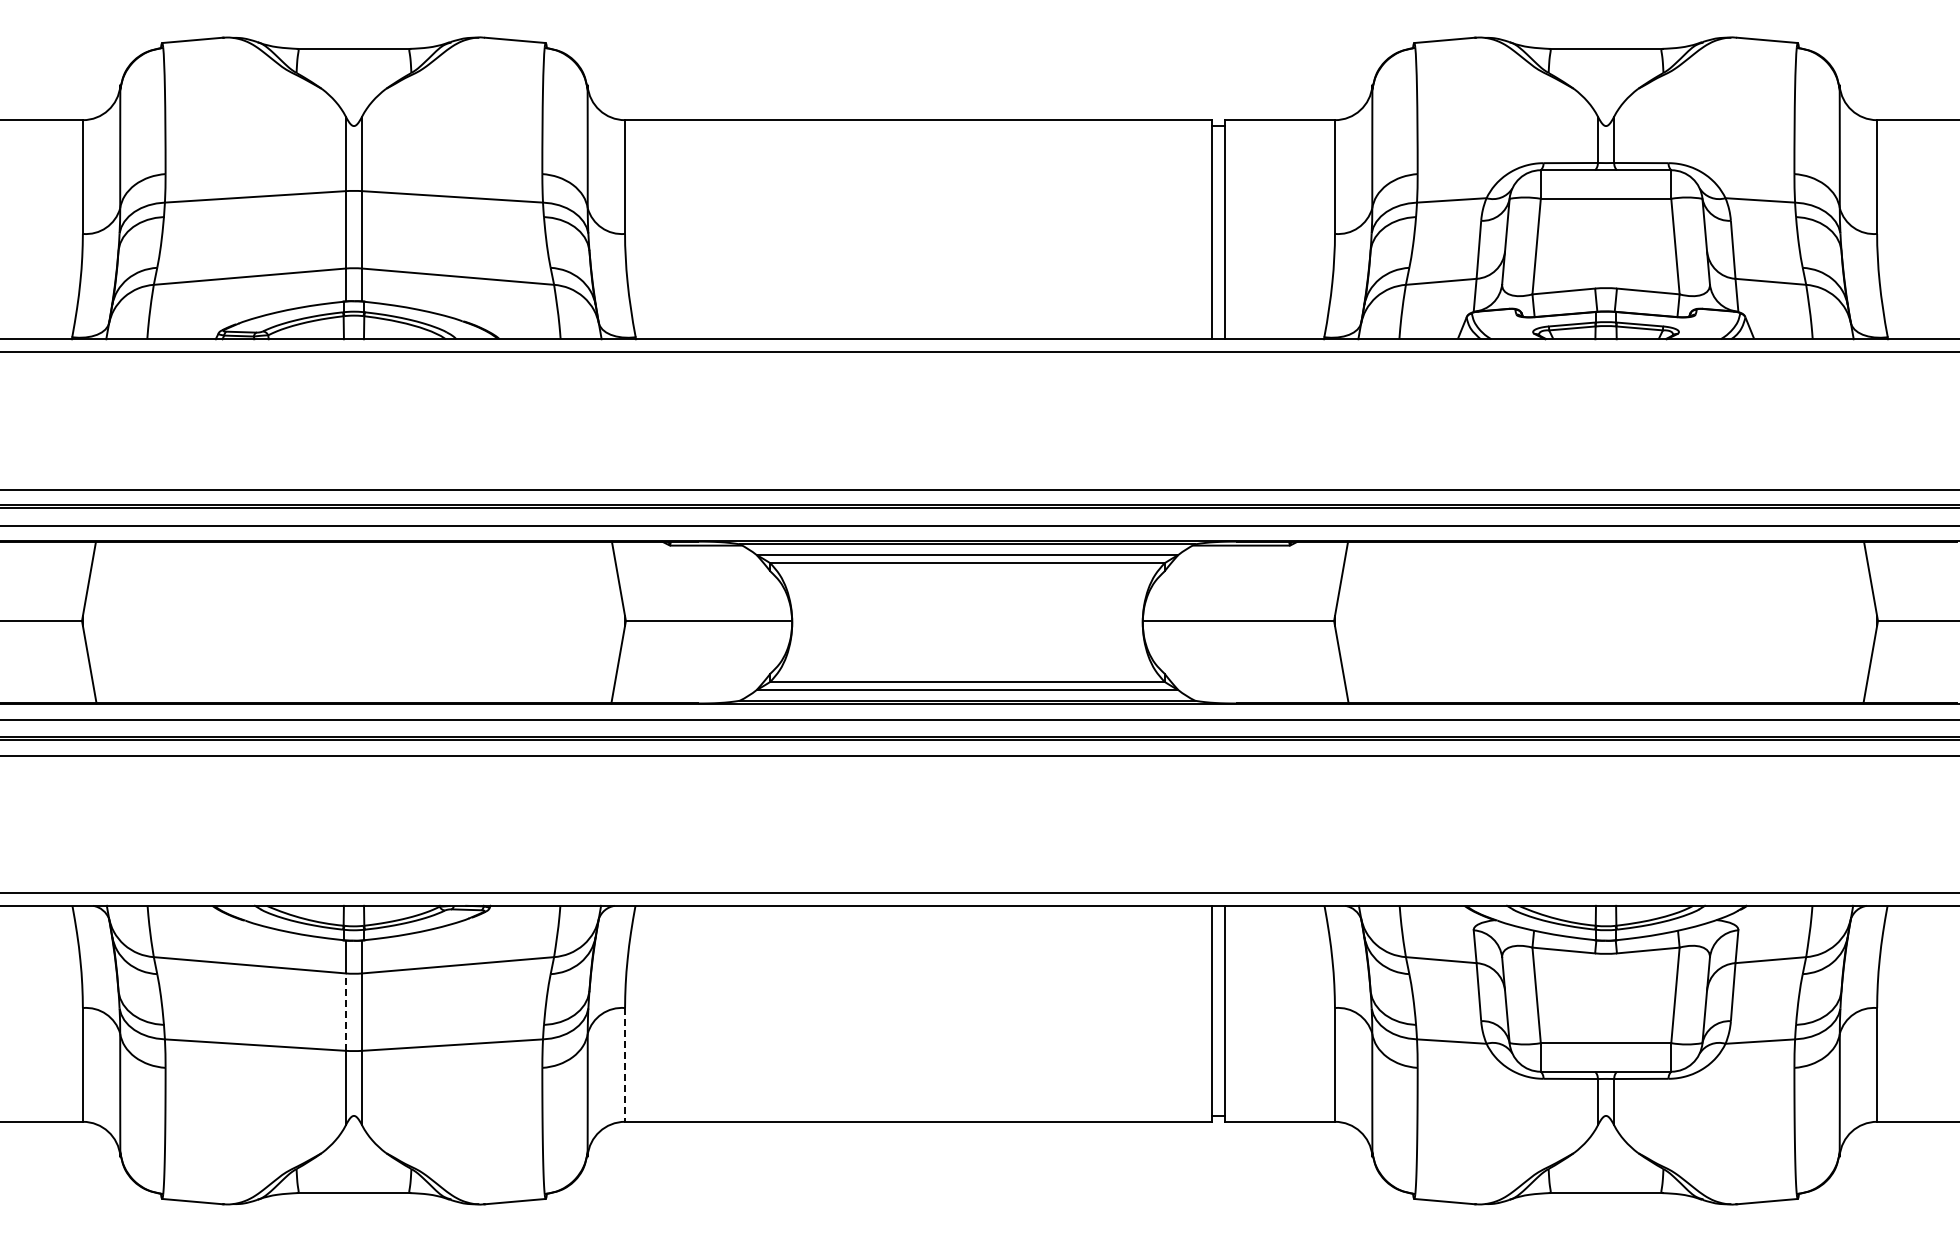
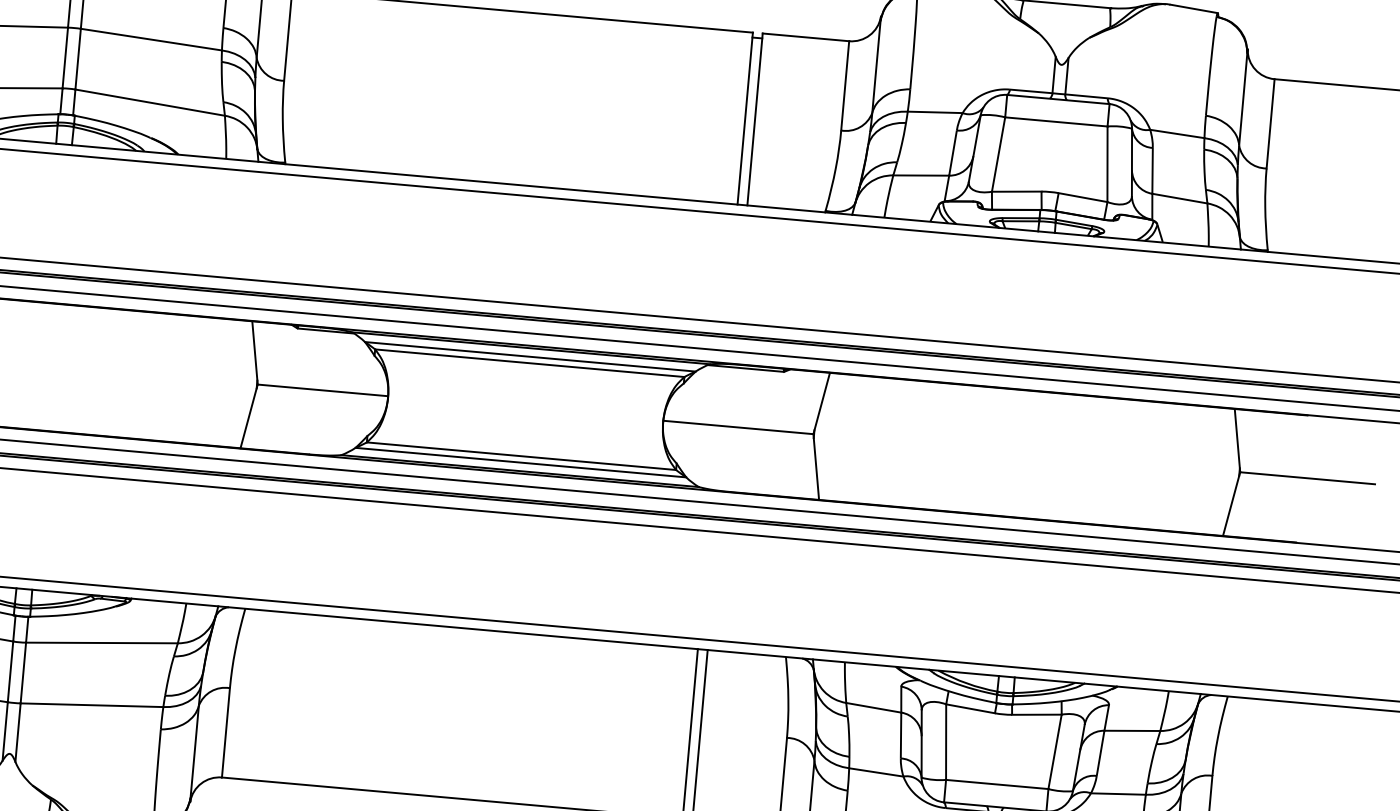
line: (345, 1012) -> (10, 672), dashed -> solid
line: (625, 1064) -> (226, 732), dashed -> solid

